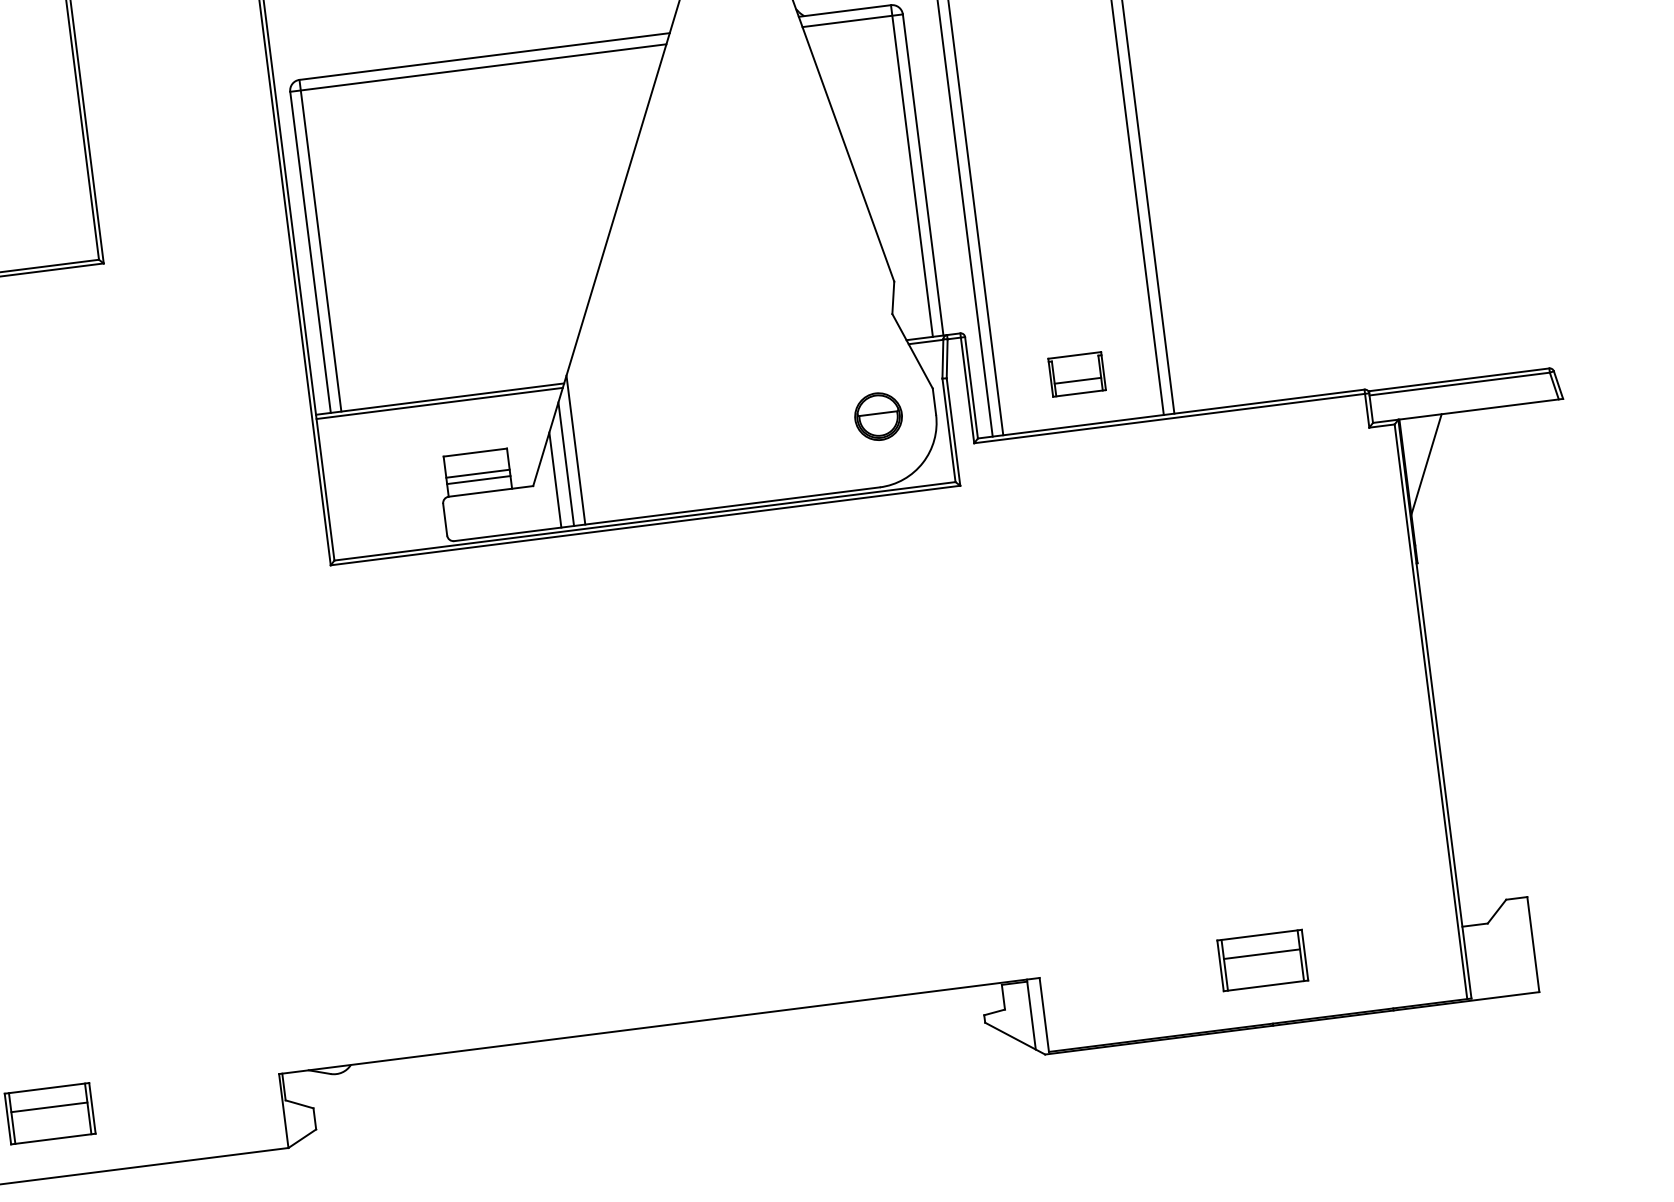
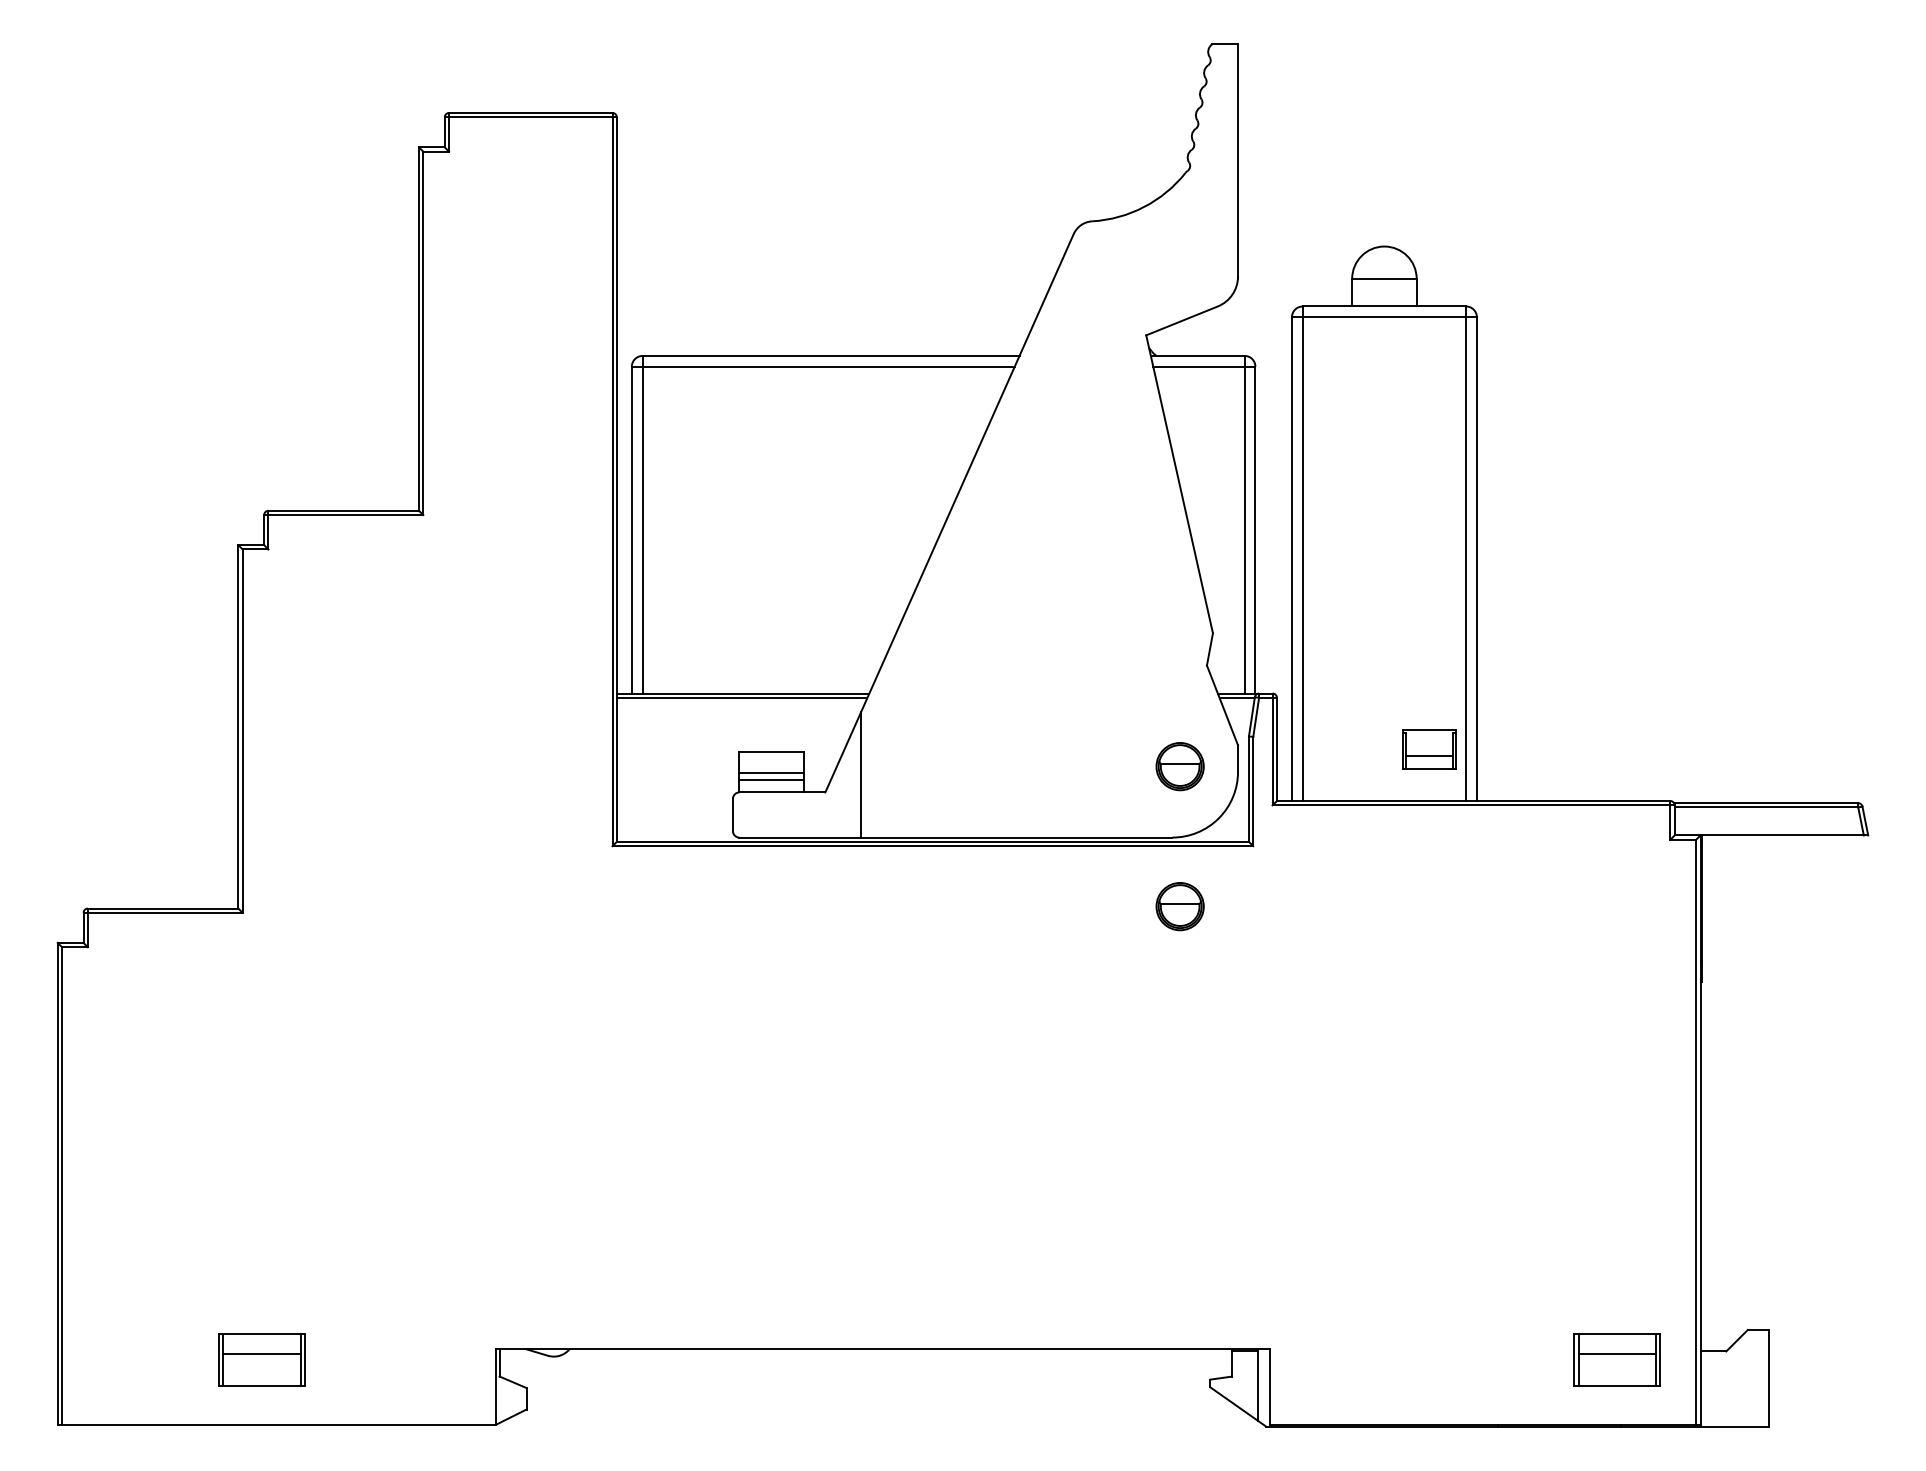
part: (1077, 374) -> (1429, 749), moved
line: (575, 449) -> (872, 761), removed
line: (1425, 464) -> (1722, 883), removed
line: (555, 479) -> (848, 788), removed
part: (895, 554) -> (1179, 906), added
part: (1261, 960) -> (1616, 1359), moved

